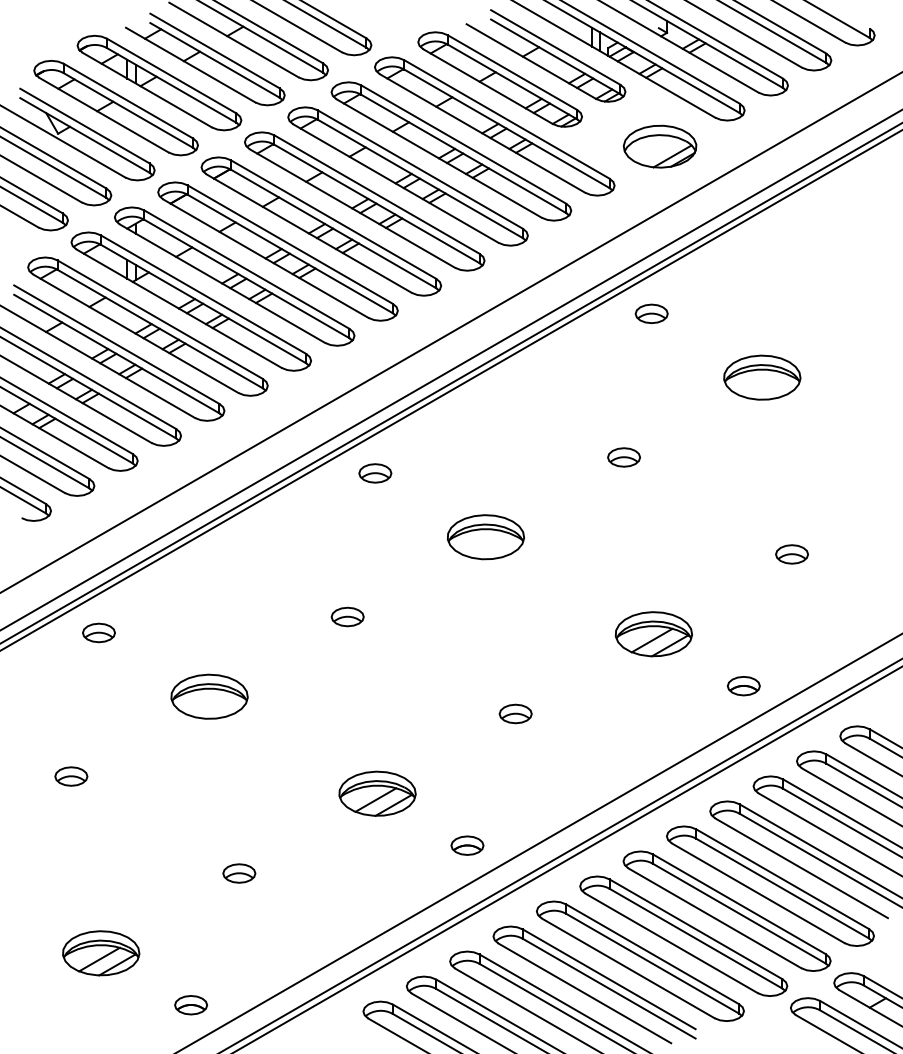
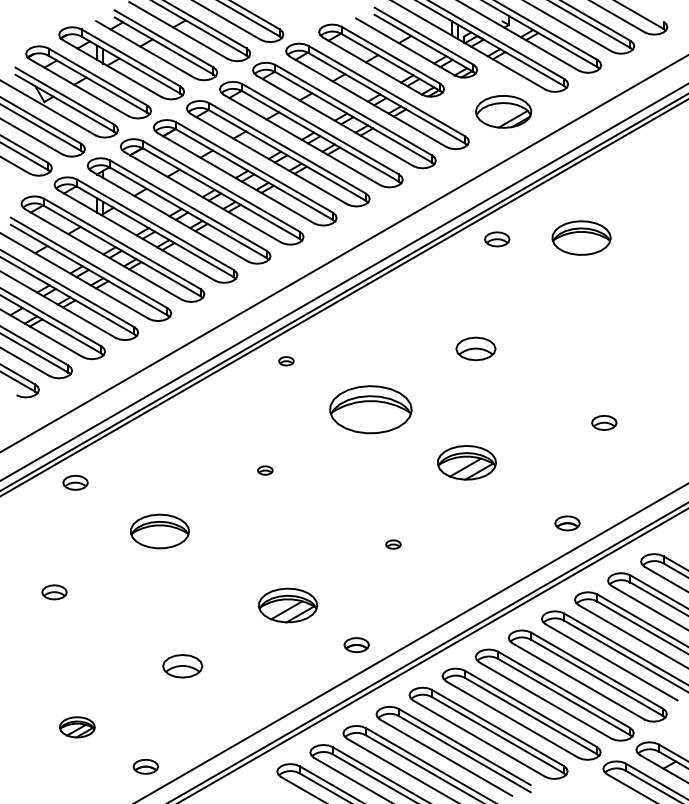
part: (762, 376) -> (581, 237), moved
part: (624, 456) -> (476, 348), size x1.6
part: (375, 473) -> (286, 361), size x0.6
part: (485, 536) -> (370, 409), size x1.4
part: (347, 616) -> (265, 470), size x0.6
part: (653, 633) -> (466, 462), moved
part: (515, 713) -> (393, 544), size x0.6
part: (239, 873) -> (182, 666), size x1.6
part: (101, 953) -> (77, 727), size x0.6

